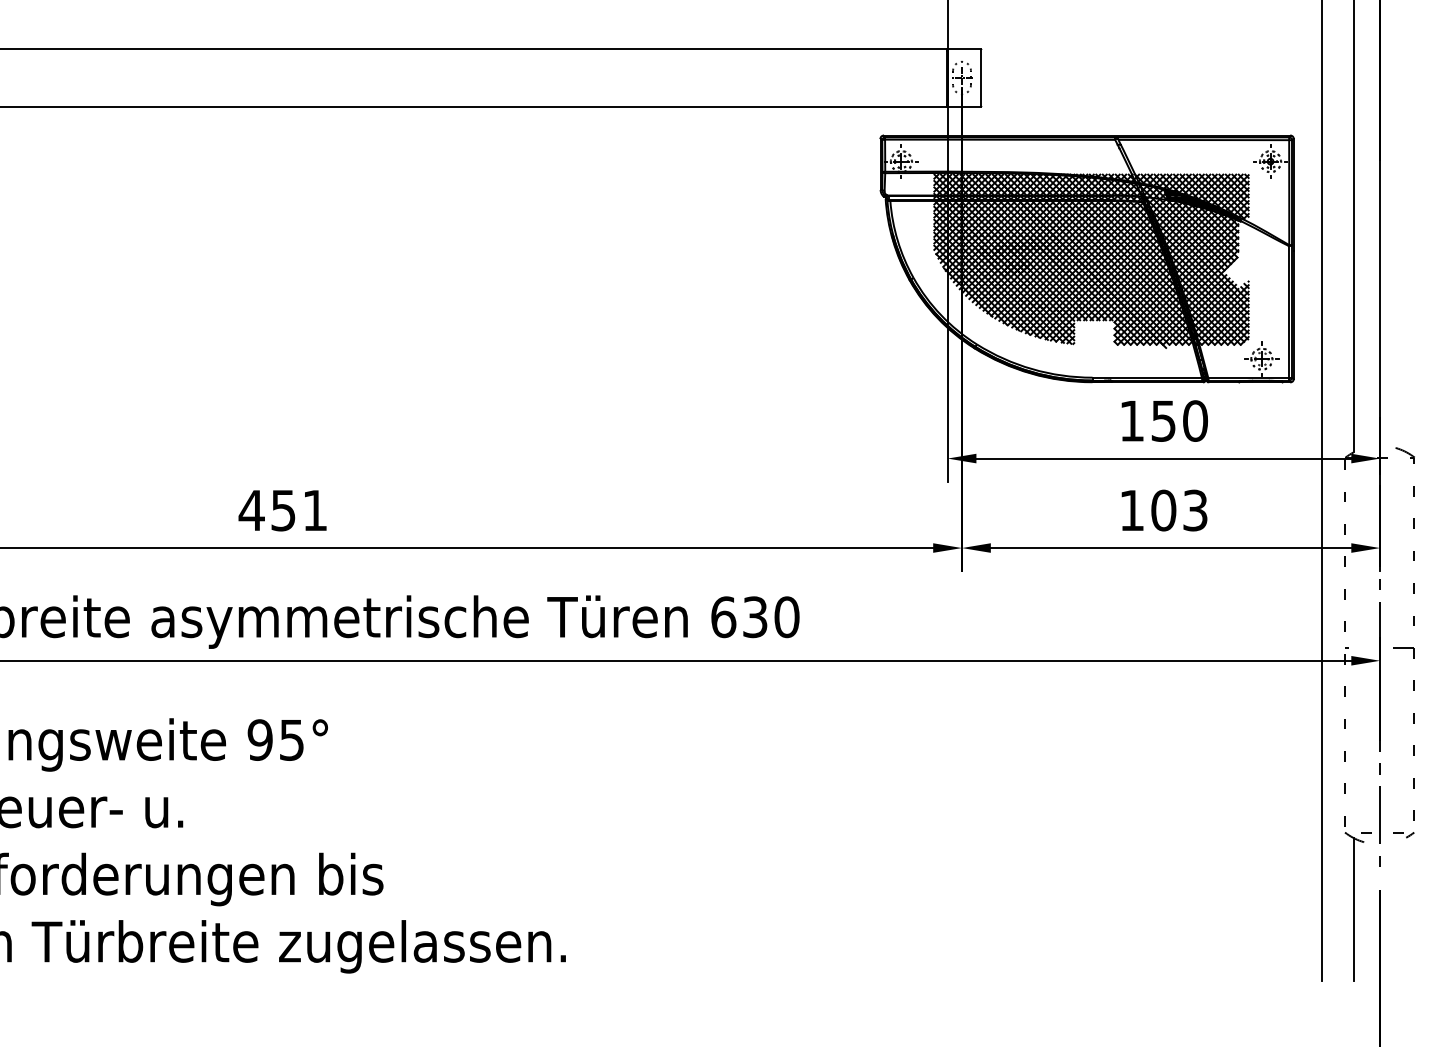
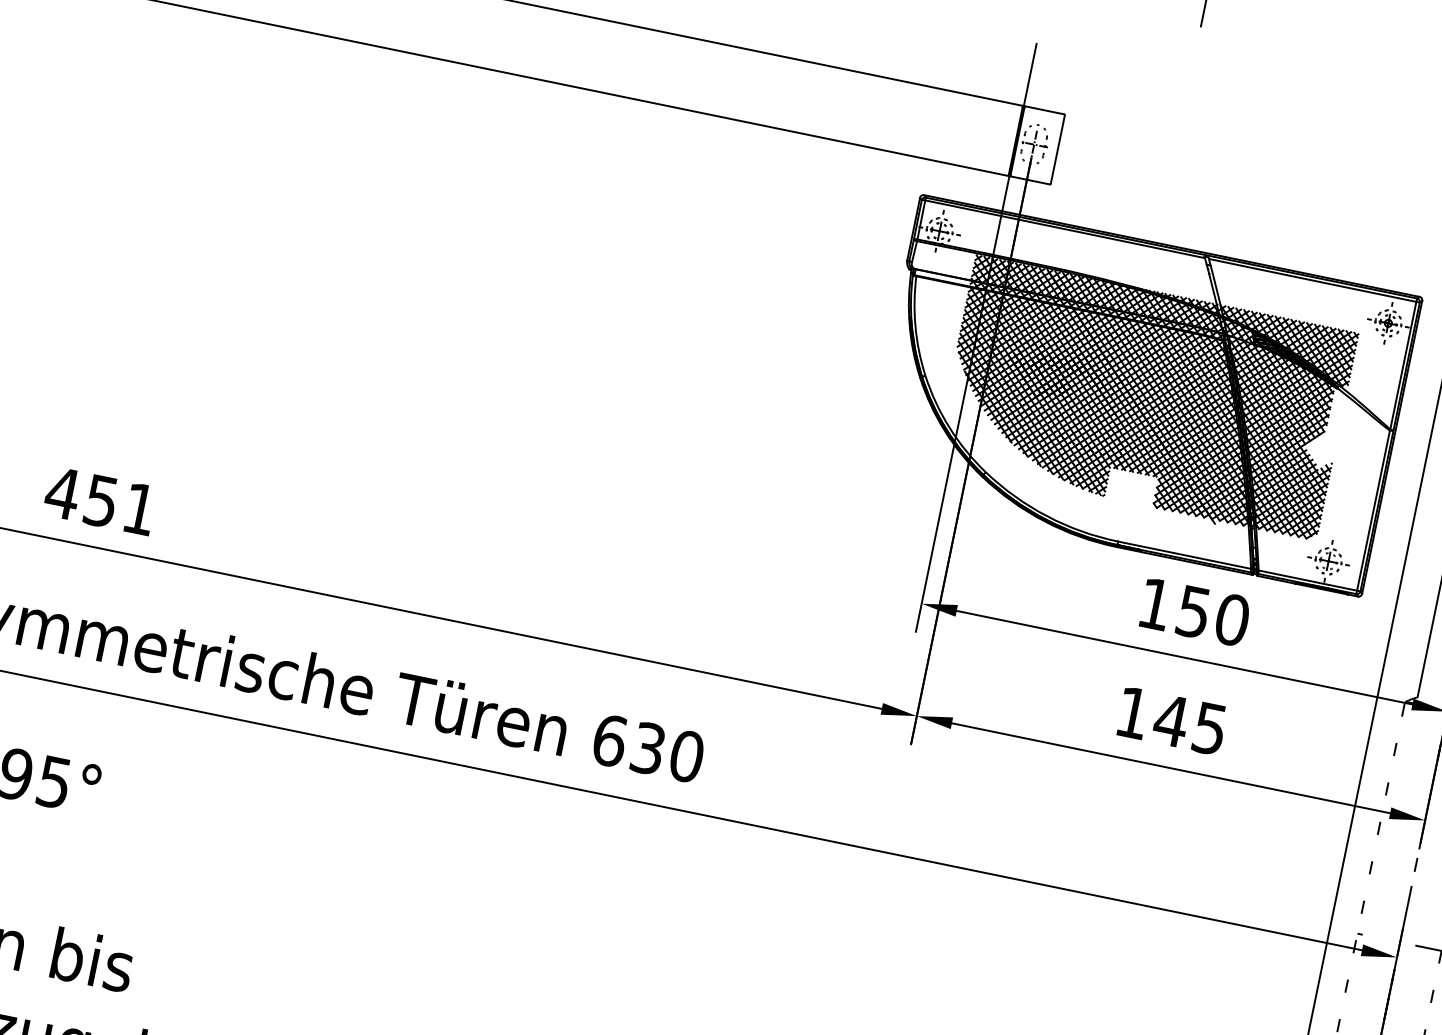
text: (1178, 510) -> (1189, 724), 103 -> 145

